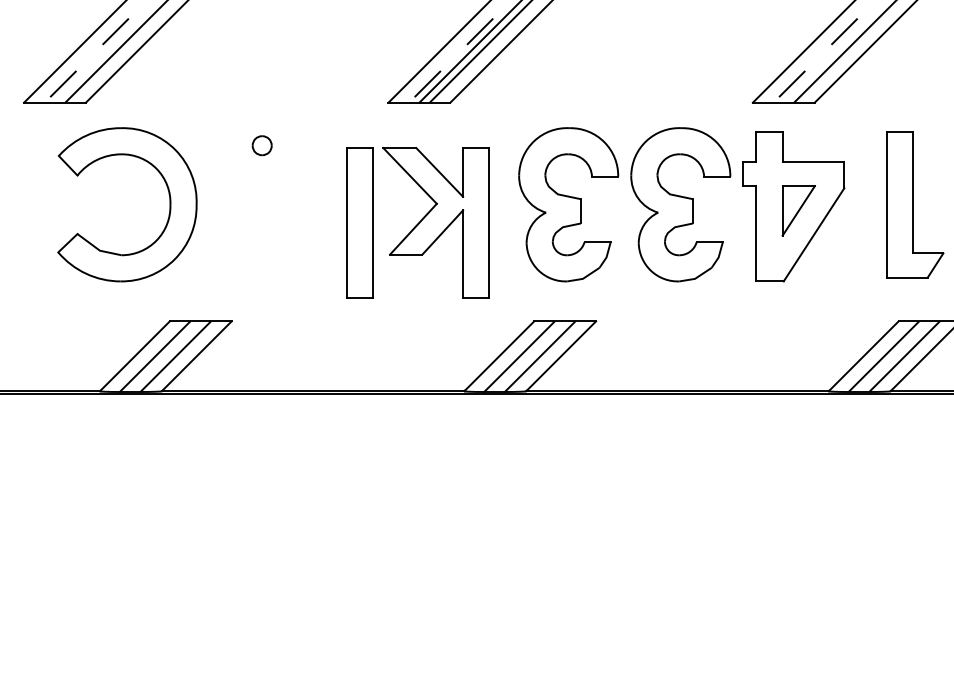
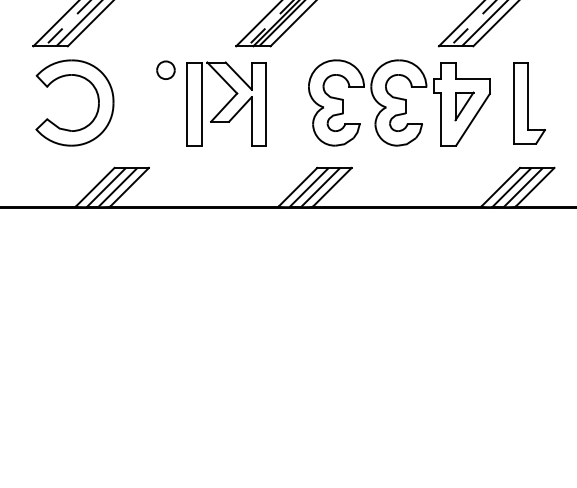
part: (261, 144) -> (165, 69), size x1.67
part: (167, 198) -> (97, 99), moved
part: (417, 221) -> (226, 103), moved

